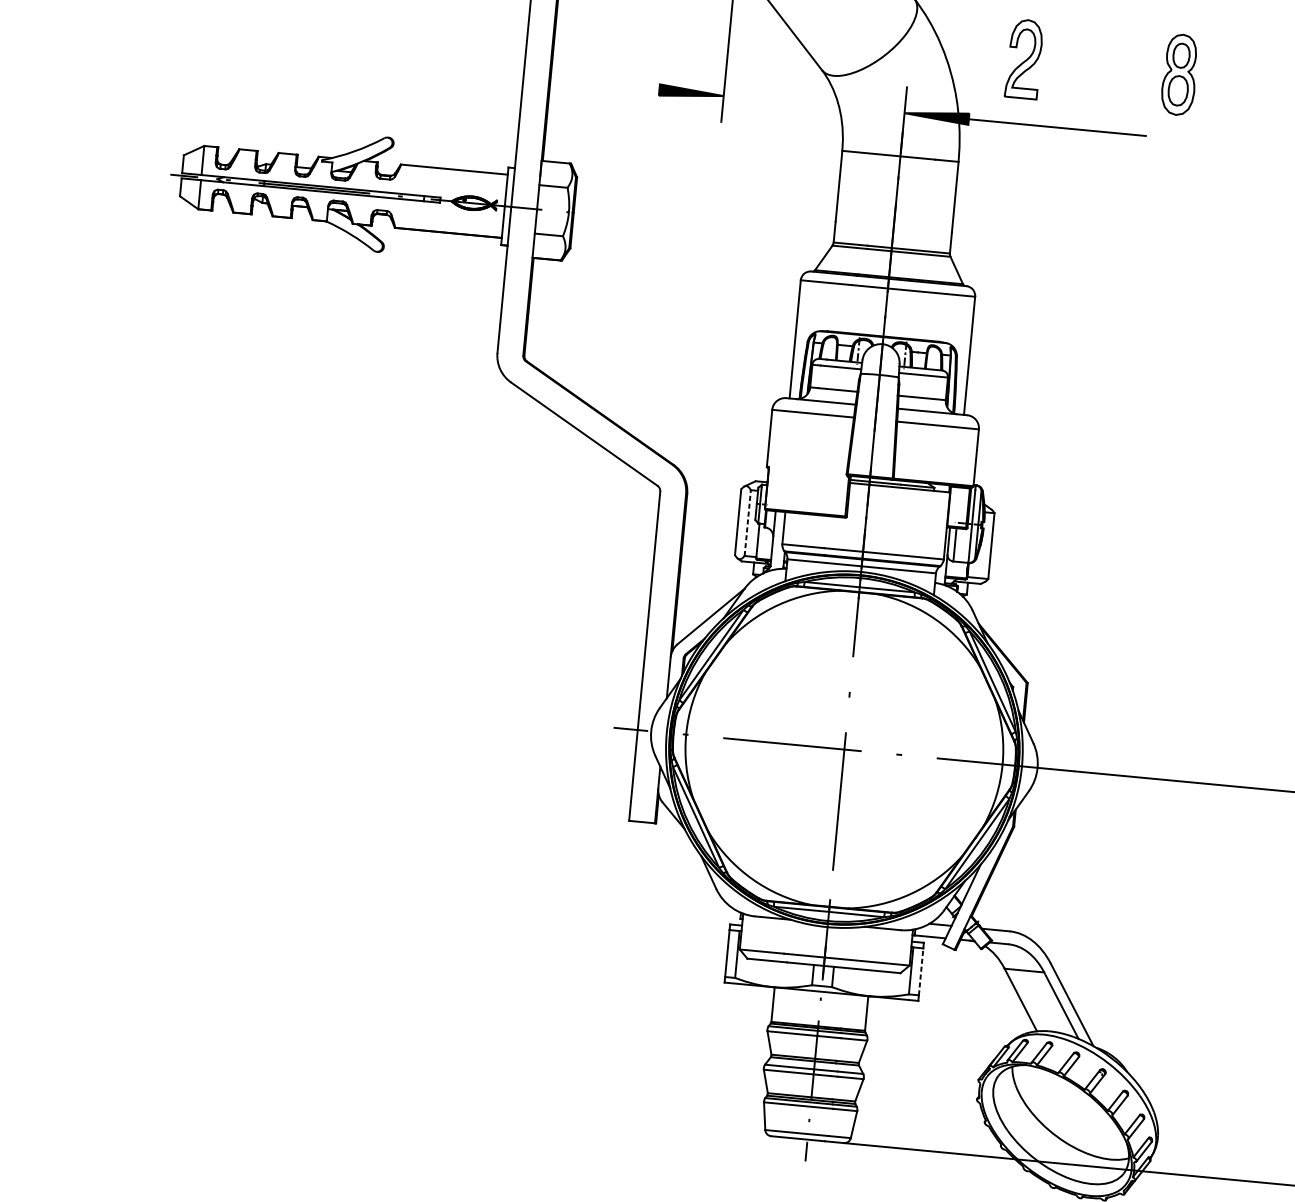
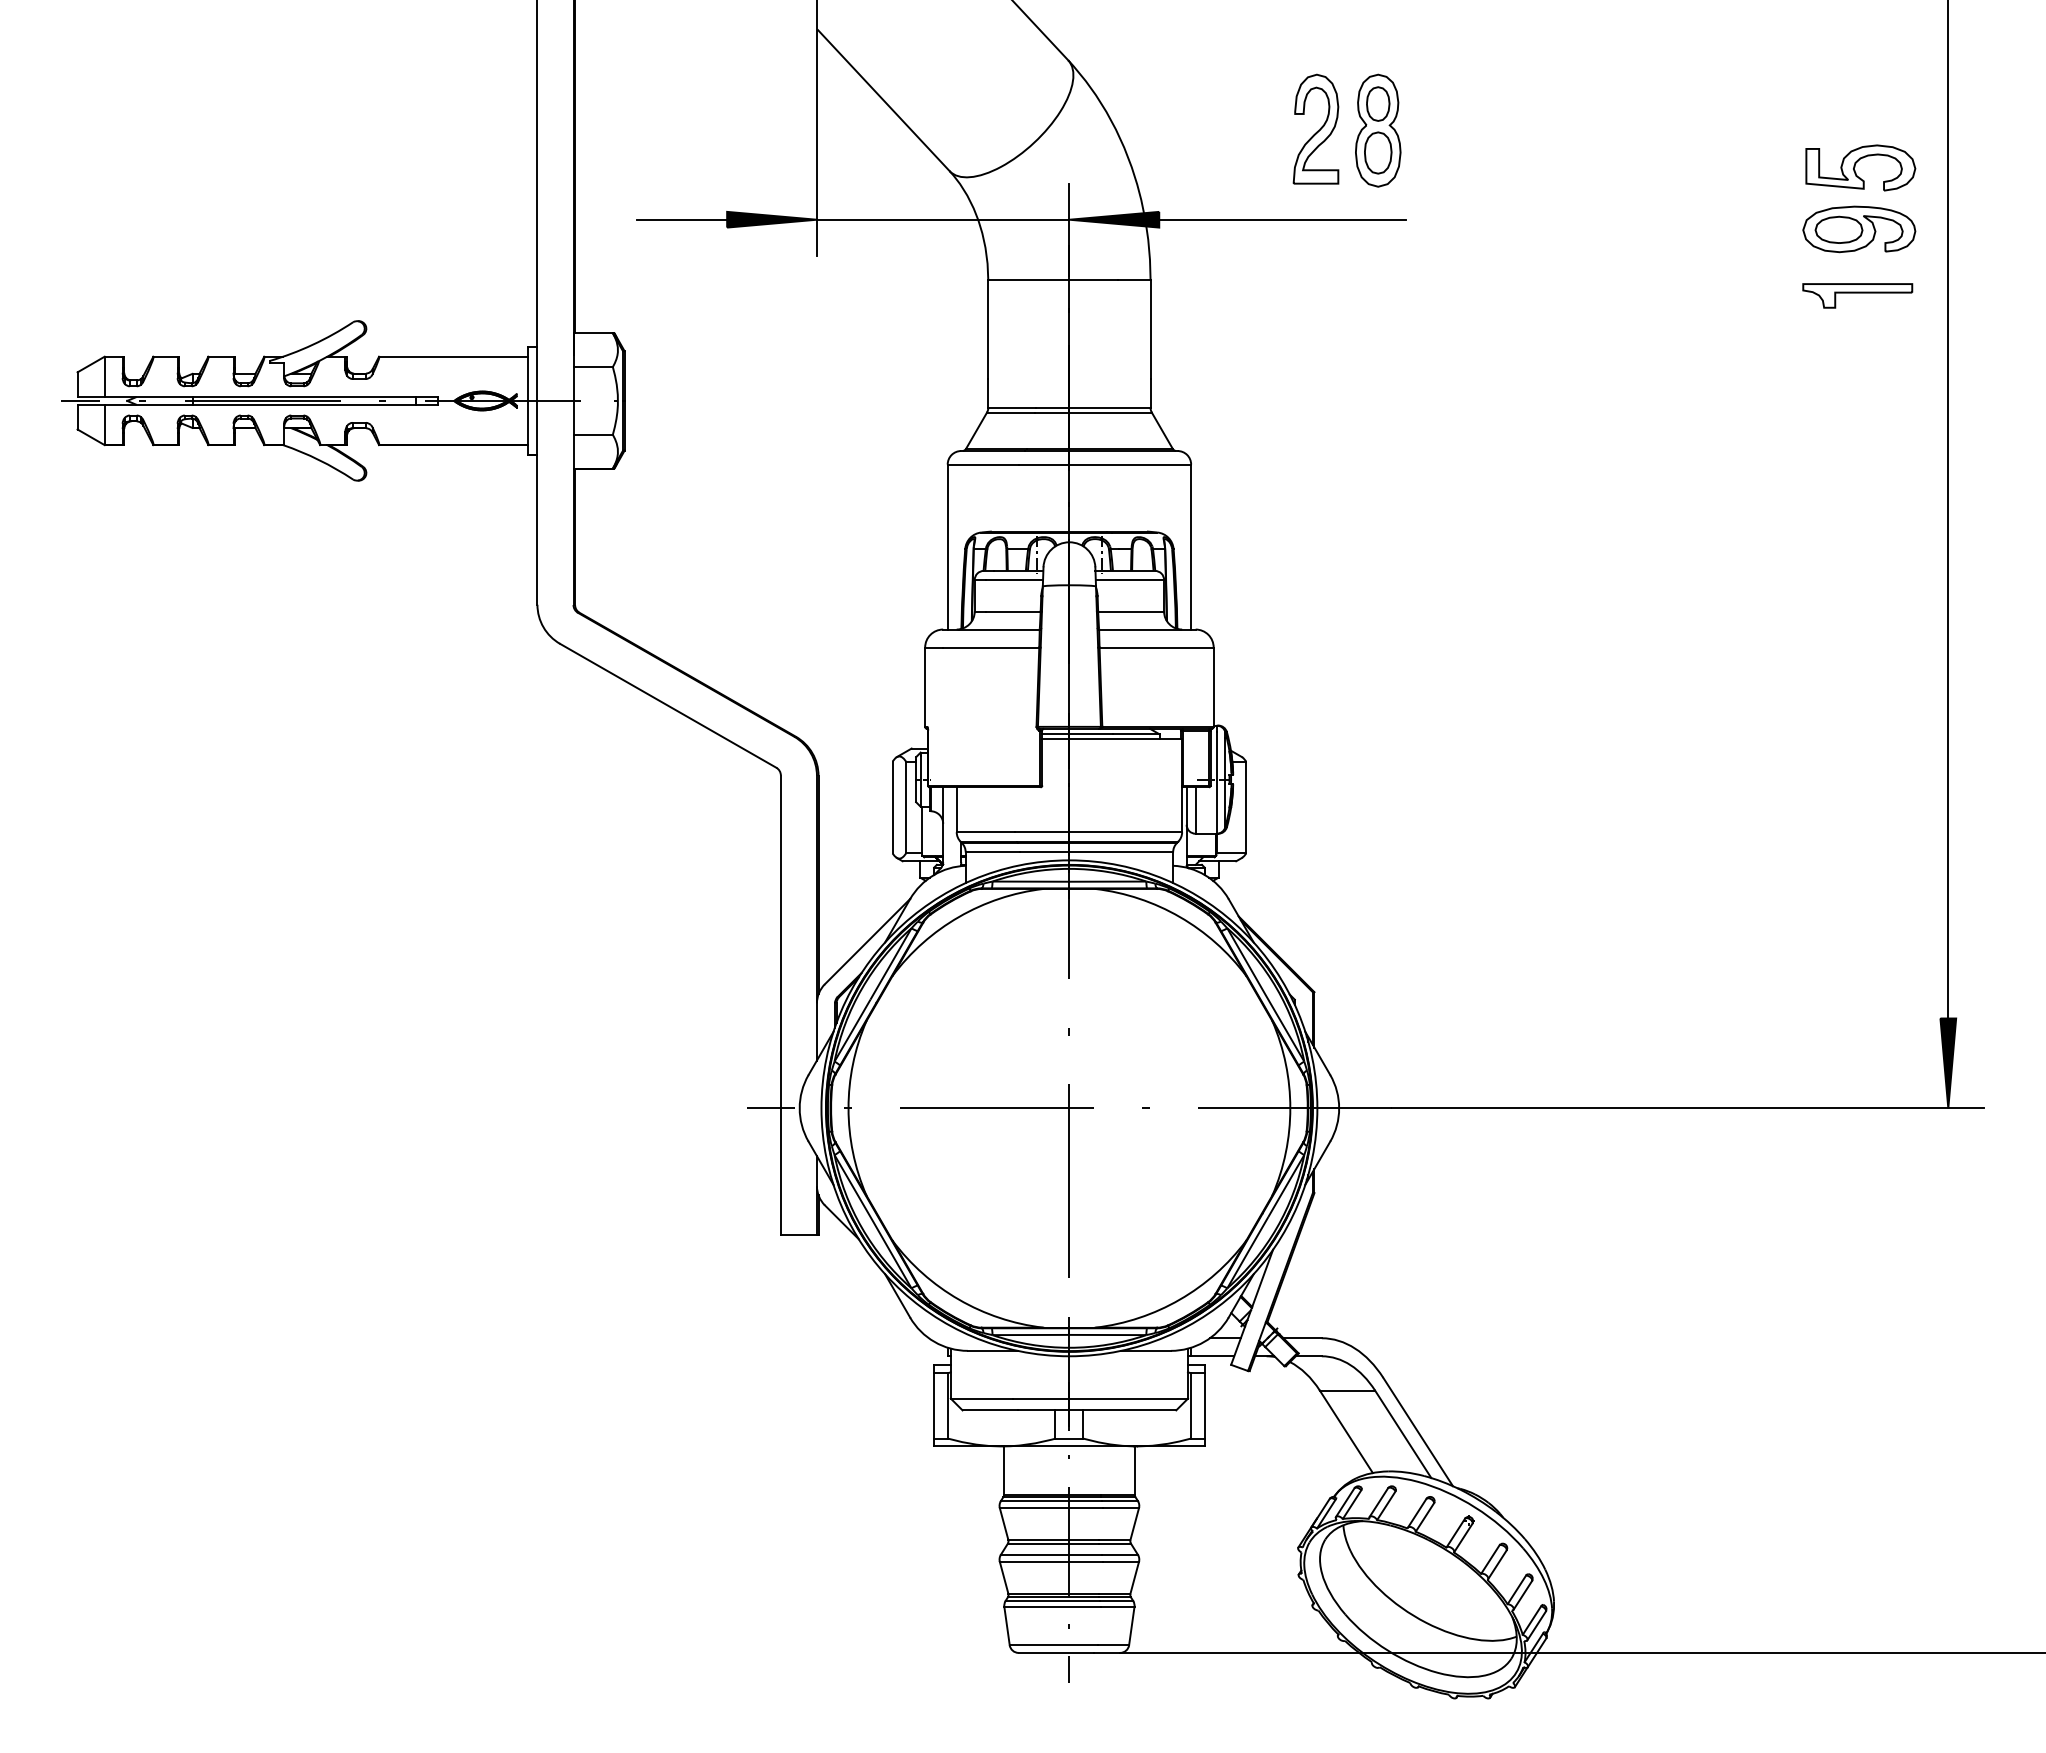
part: (1023, 58) -> (1315, 128), moved
part: (1179, 74) -> (1378, 130), moved
line: (626, 86) -> (681, 219), added
line: (813, 104) -> (942, 219), added
line: (748, 523) -> (906, 807), dashed -> solid
line: (921, 971) -> (1204, 1405), dashed -> solid

